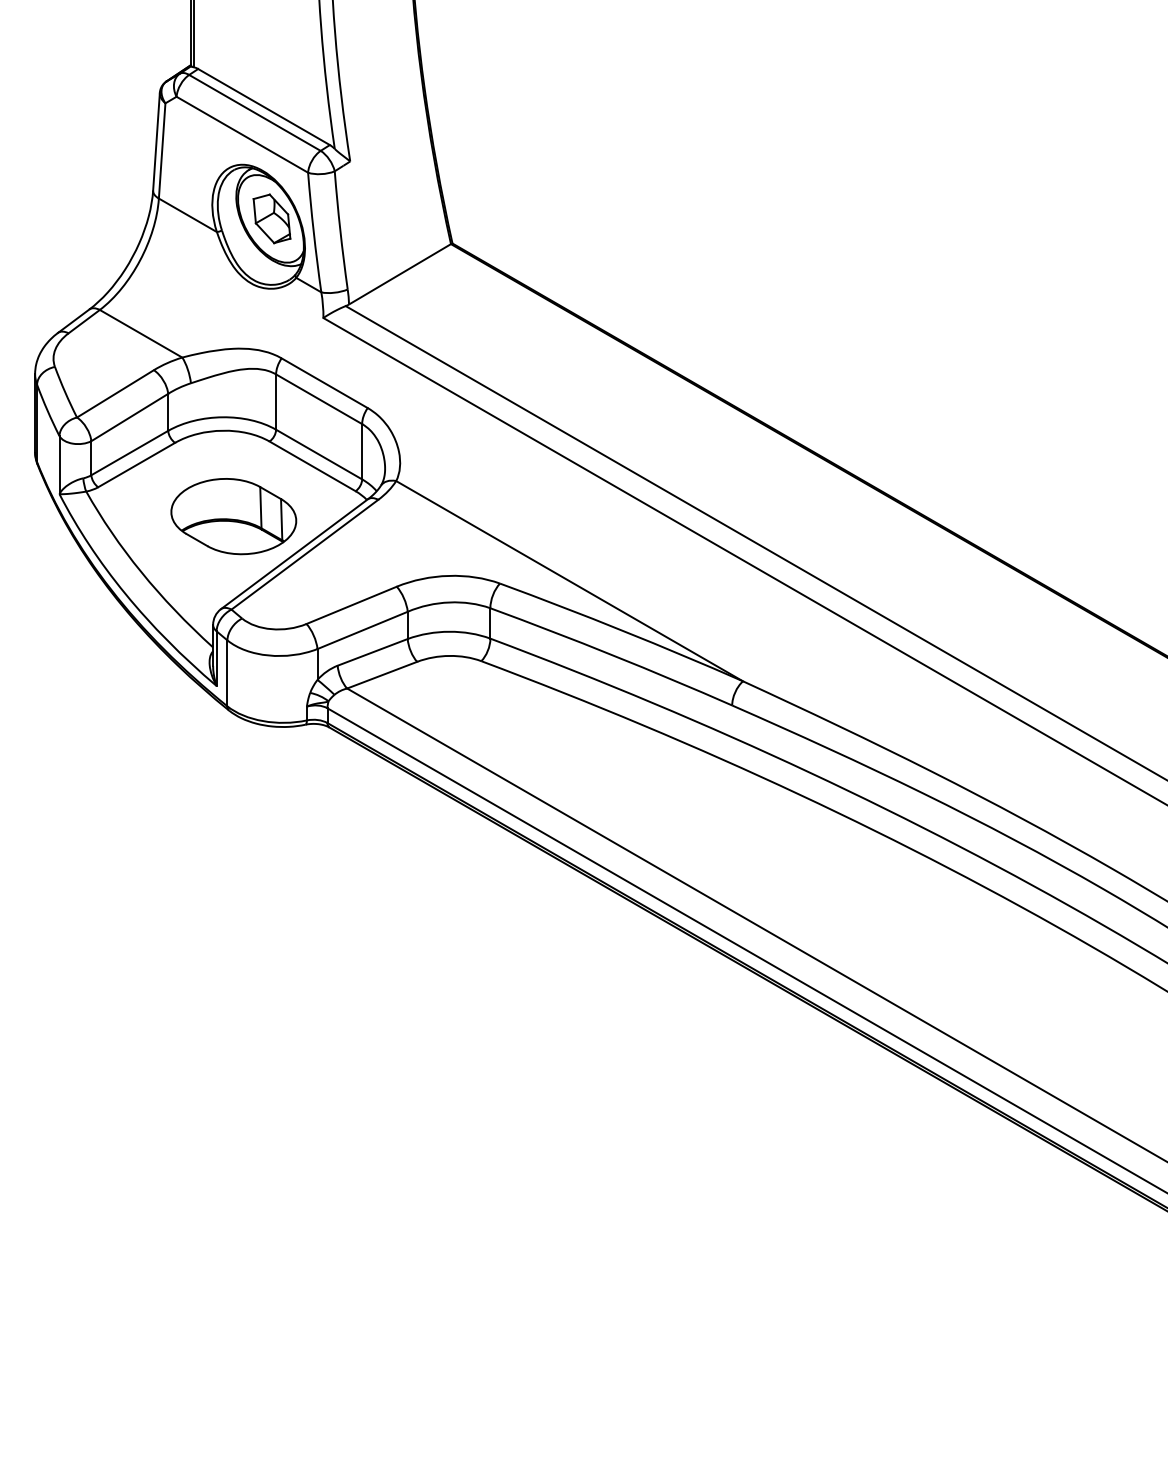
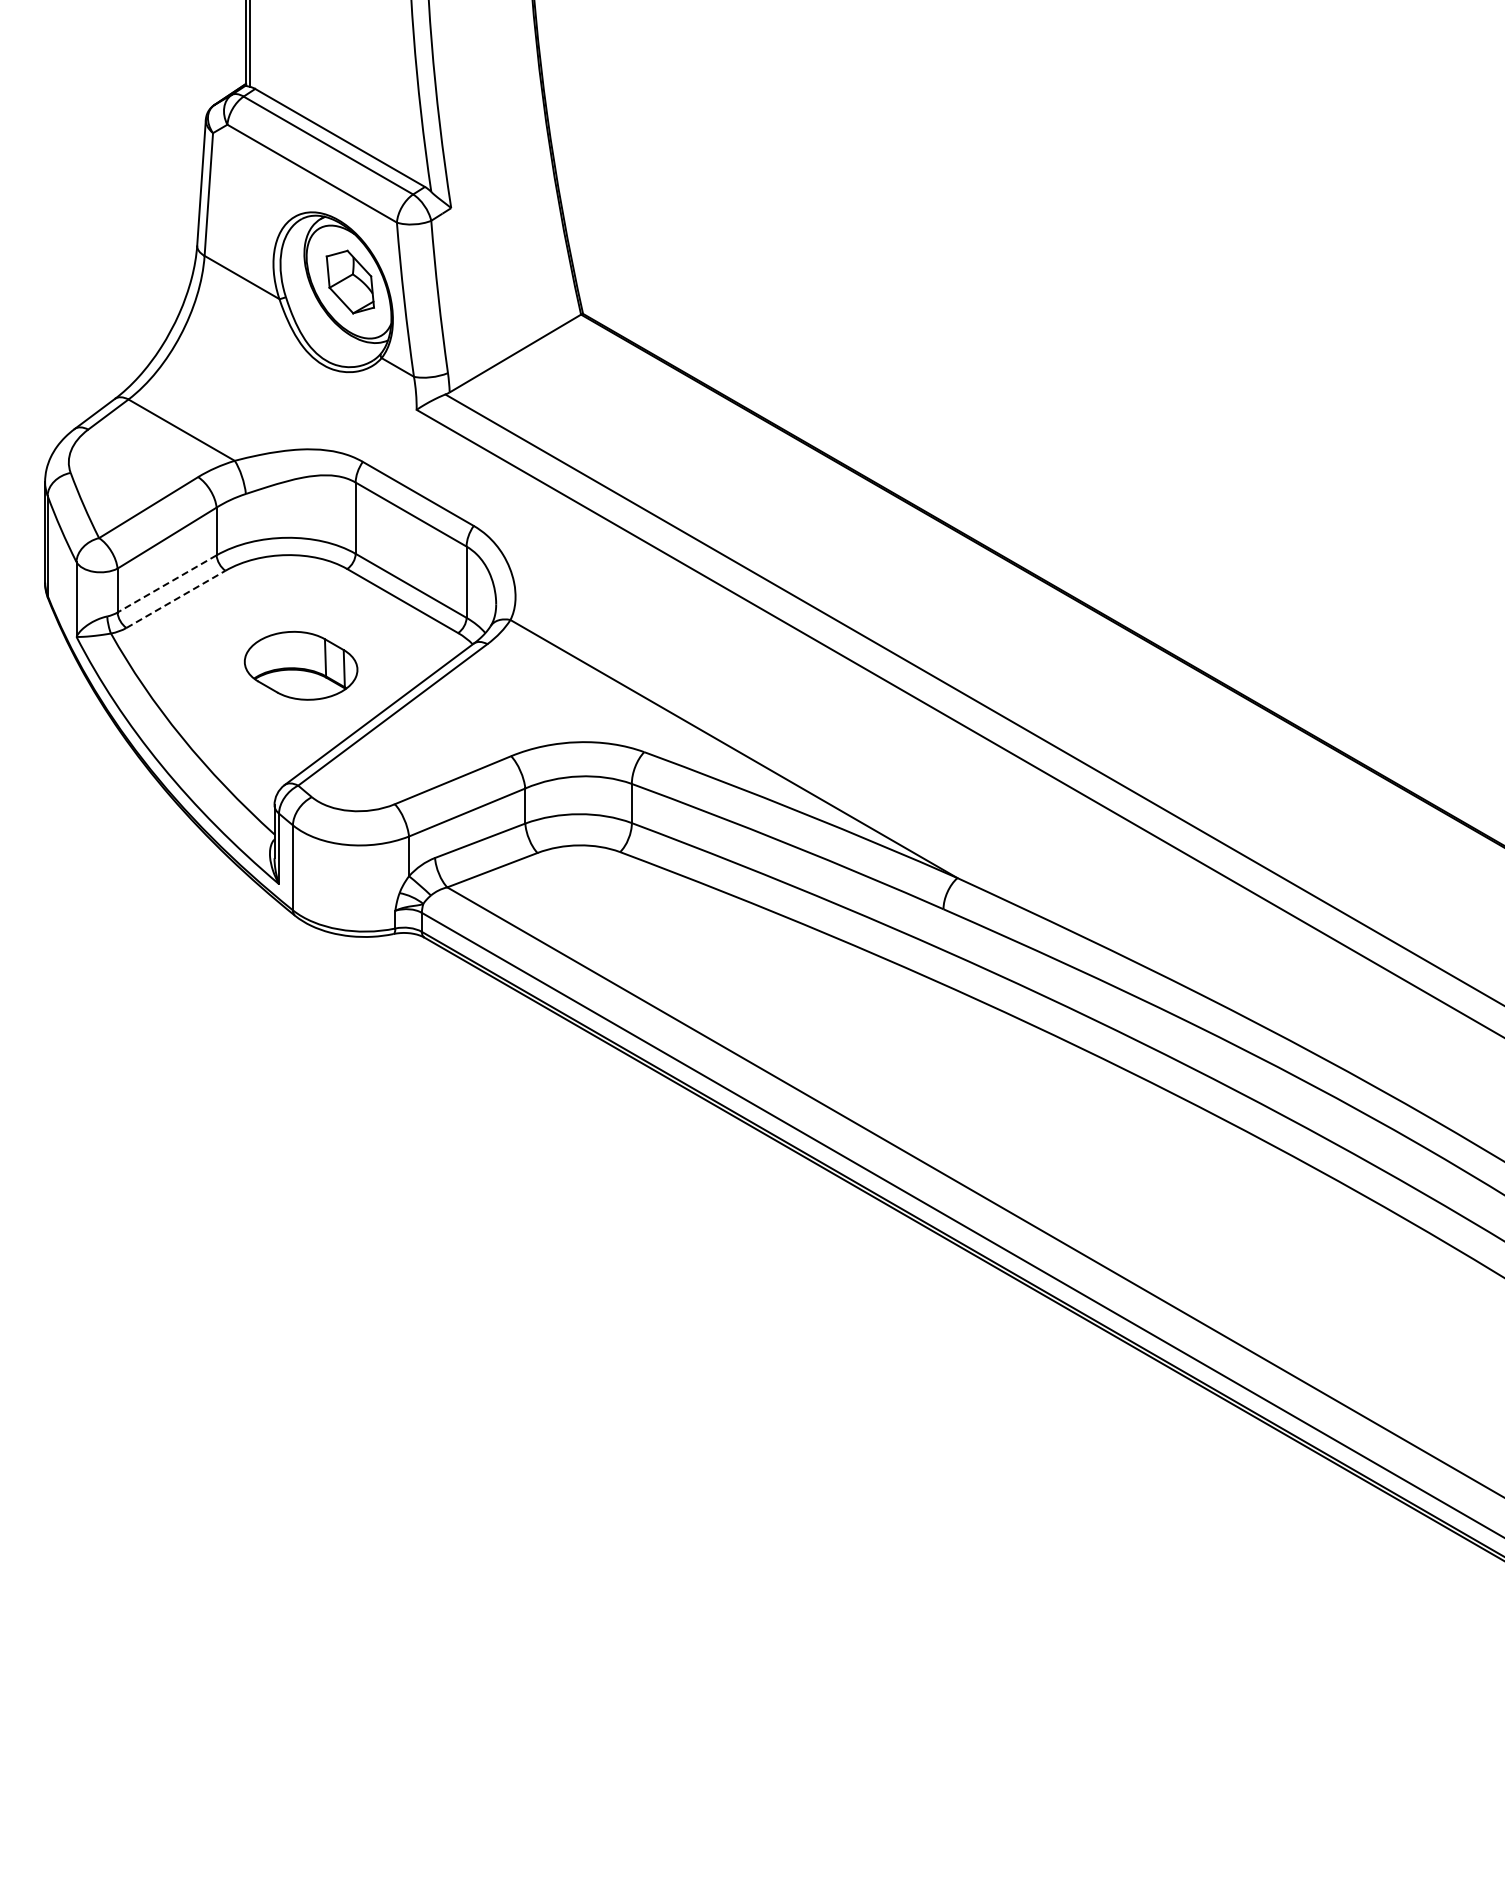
line: (129, 453) -> (166, 584), solid -> dashed
line: (137, 465) -> (176, 599), solid -> dashed
part: (233, 516) -> (300, 665), size x0.7

